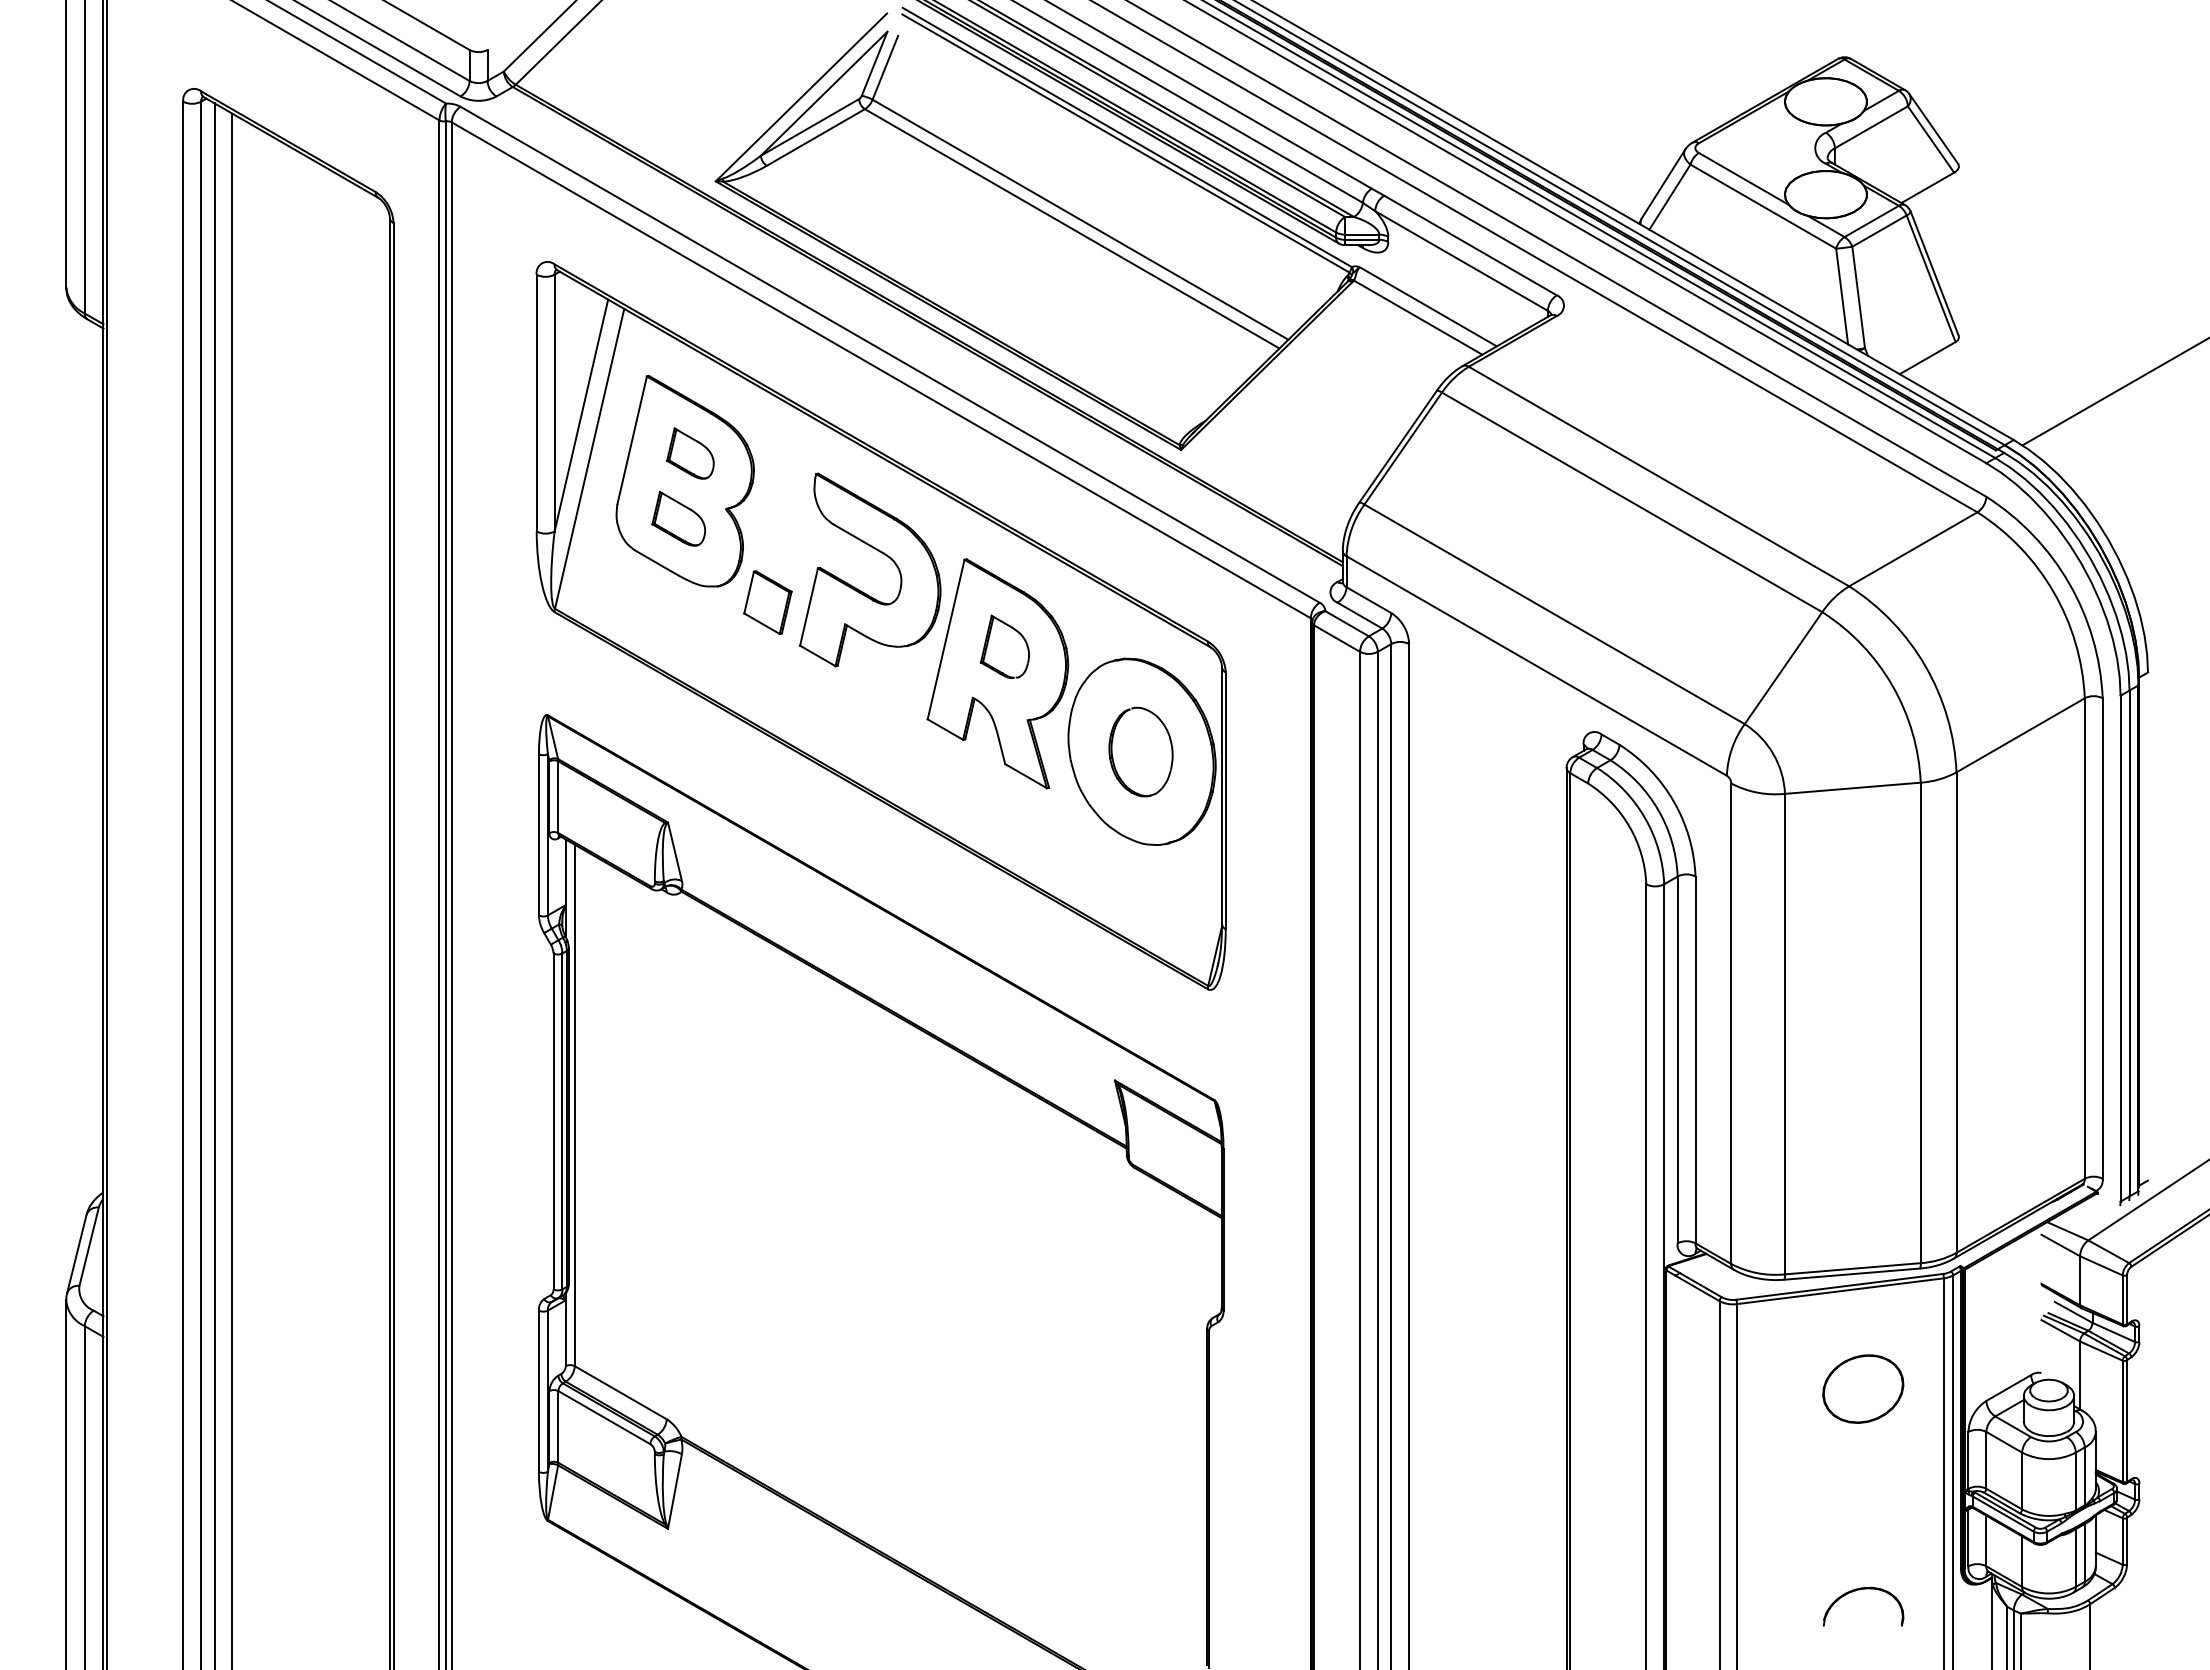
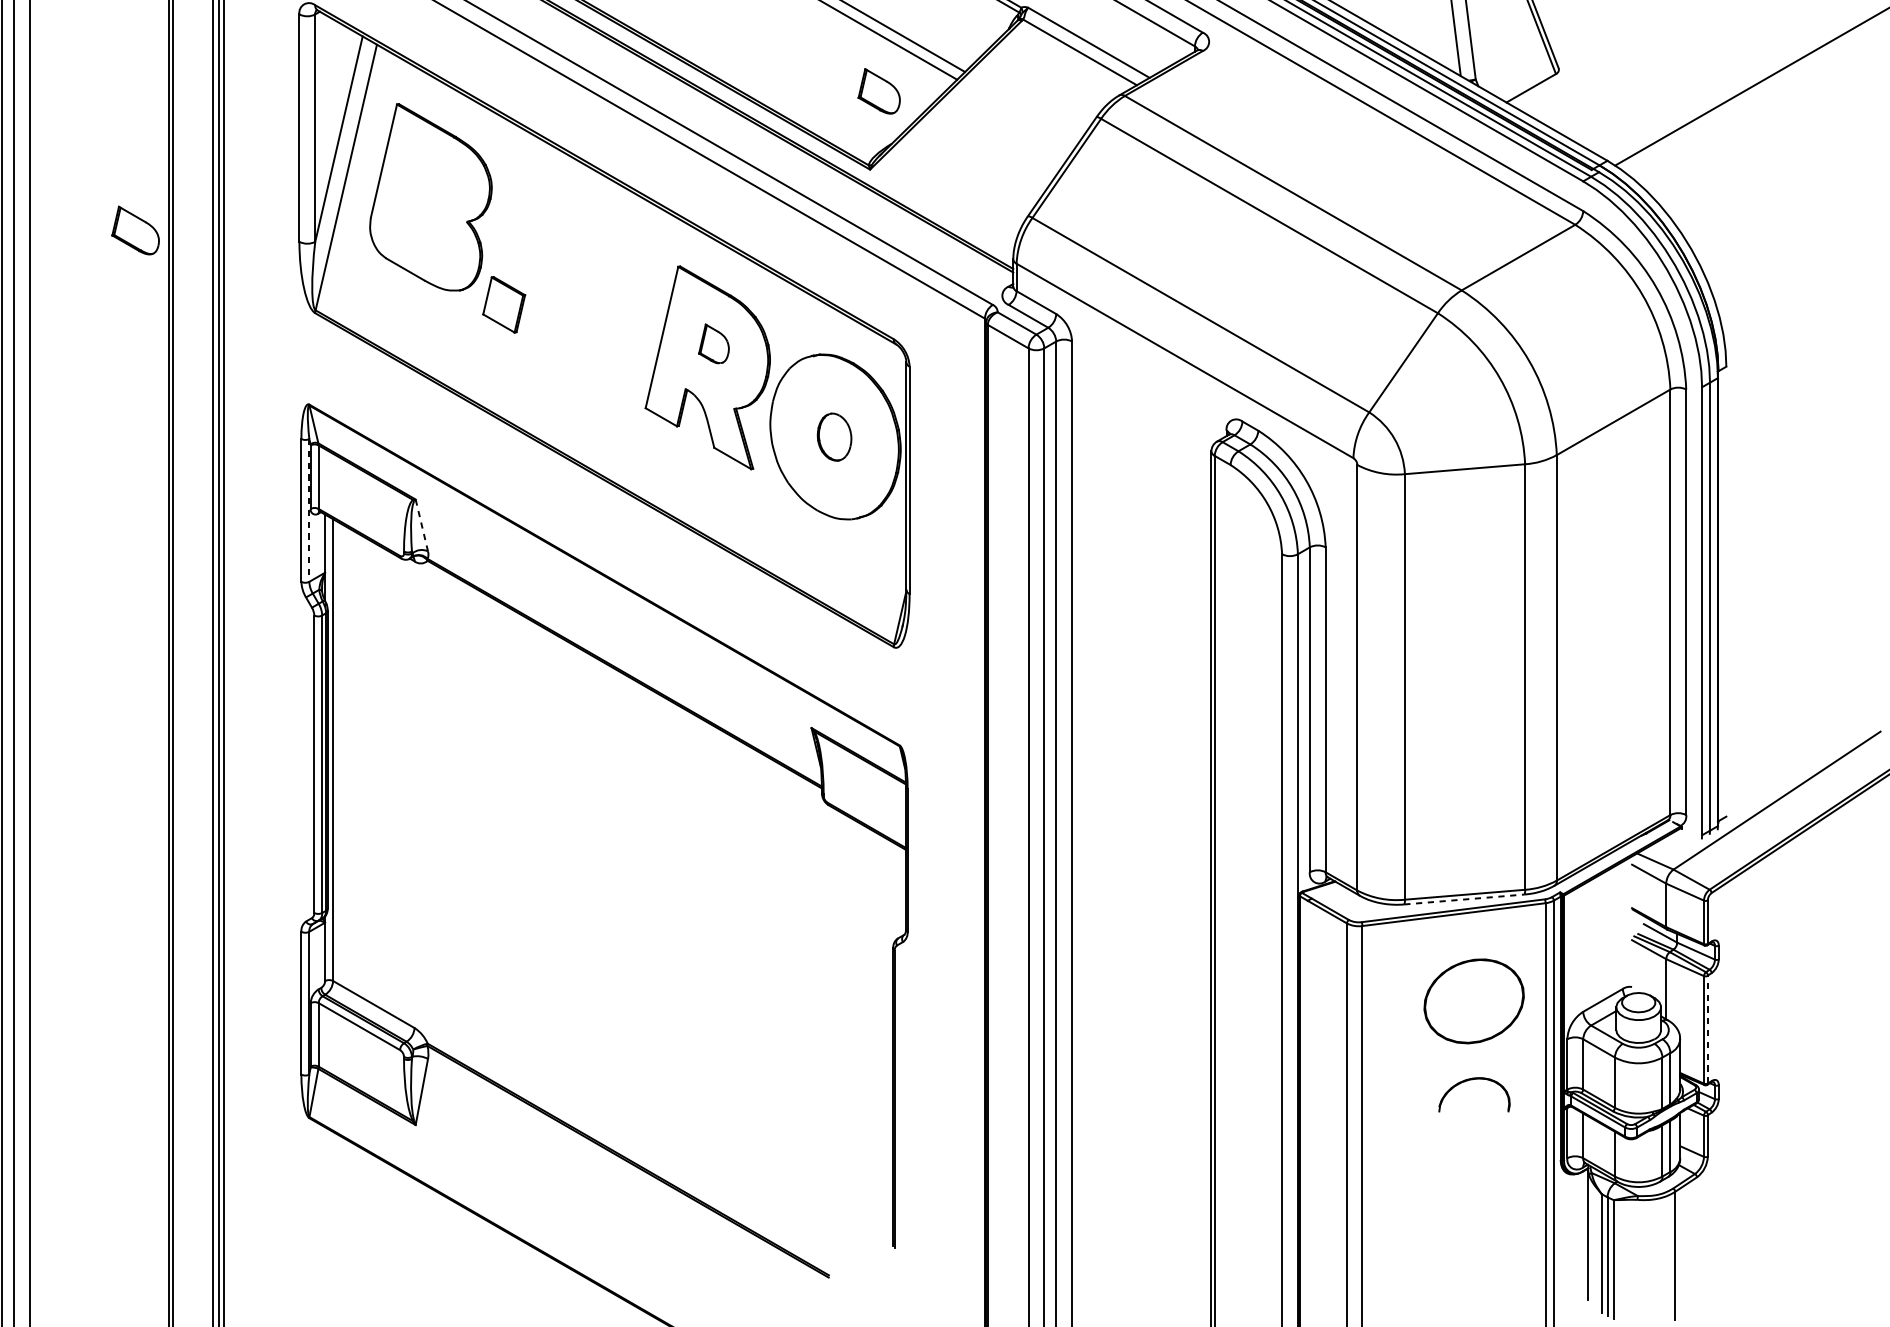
part: (690, 453) -> (879, 91), moved
part: (678, 518) -> (135, 230), moved
part: (879, 552) -> (602, 260), removed
part: (1004, 646) -> (713, 343), size x0.7
part: (1140, 751) -> (834, 436), size x0.6
line: (547, 834) -> (308, 510), solid -> dashed
line: (675, 852) -> (422, 526), solid -> dashed
line: (1852, 1274) -> (1464, 899), solid -> dashed
part: (1863, 1388) -> (1474, 1000), size x1.4
line: (2127, 1421) -> (1708, 1030), solid -> dashed
part: (1859, 1590) -> (1470, 1080), moved

